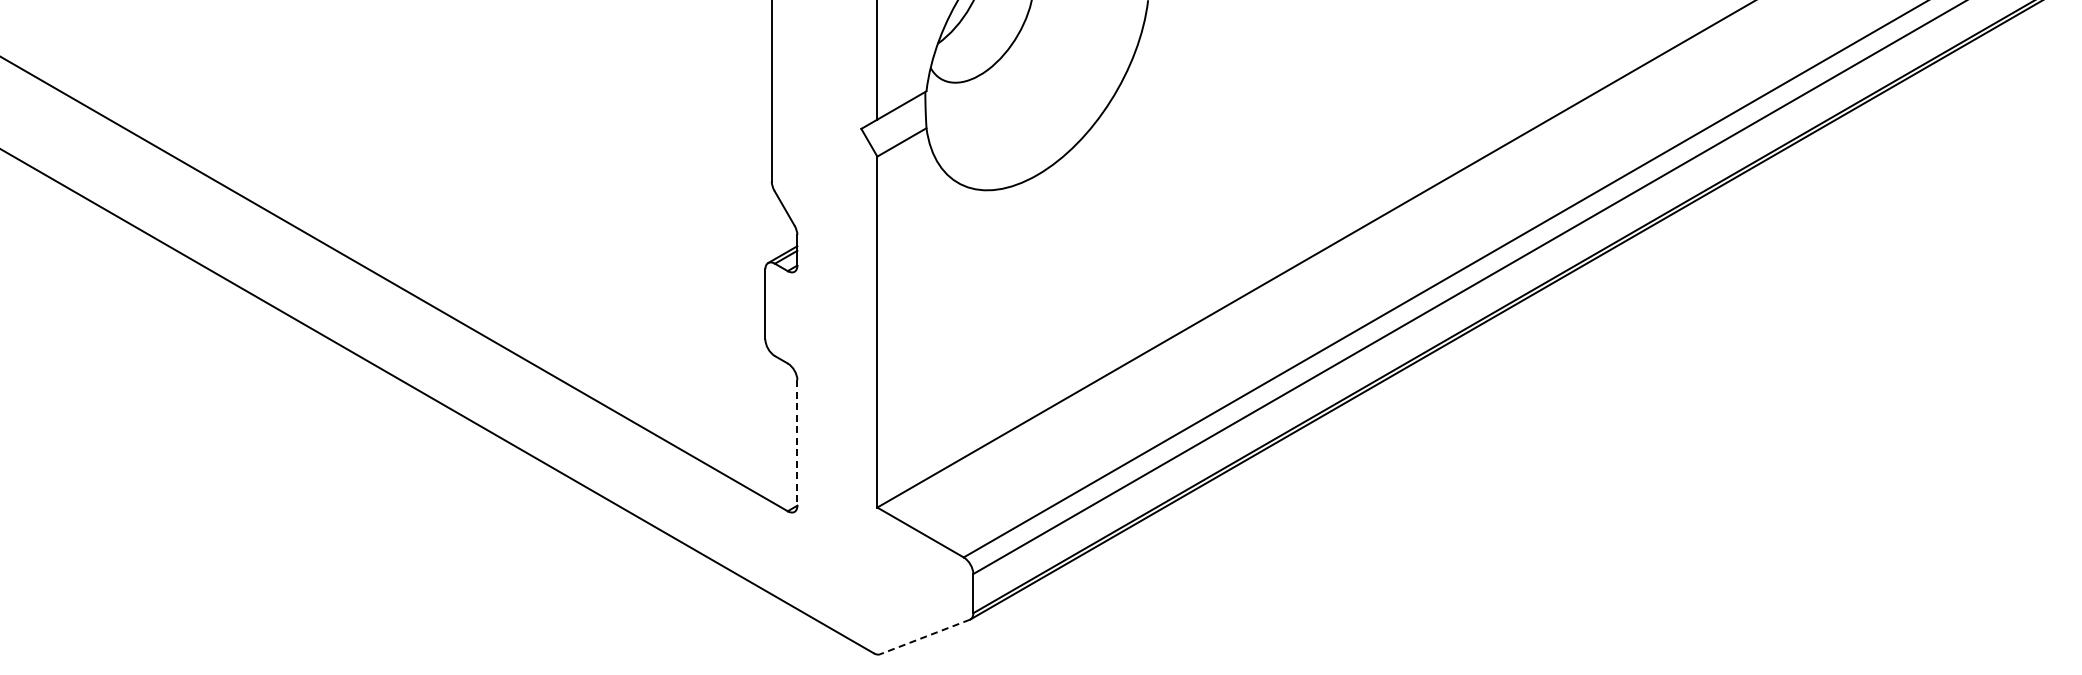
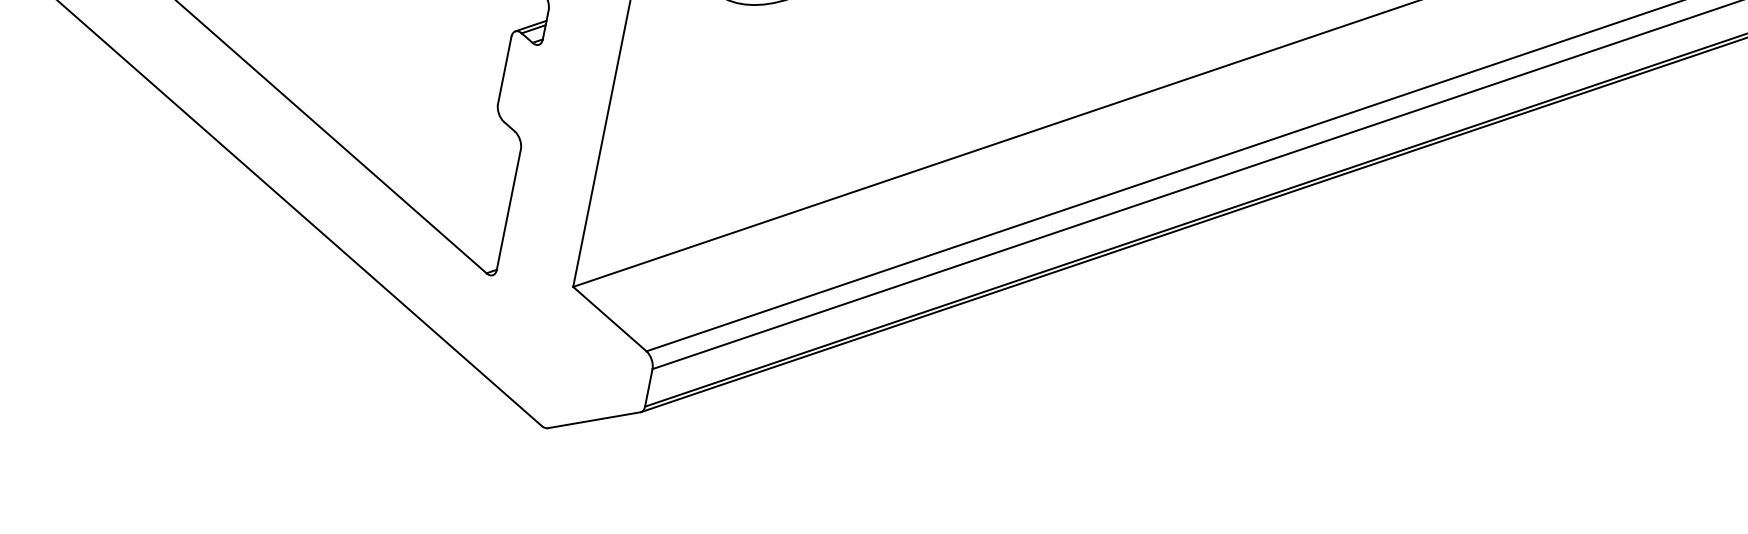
line: (797, 442) -> (509, 209), dashed -> solid
line: (924, 637) -> (593, 420), dashed -> solid

